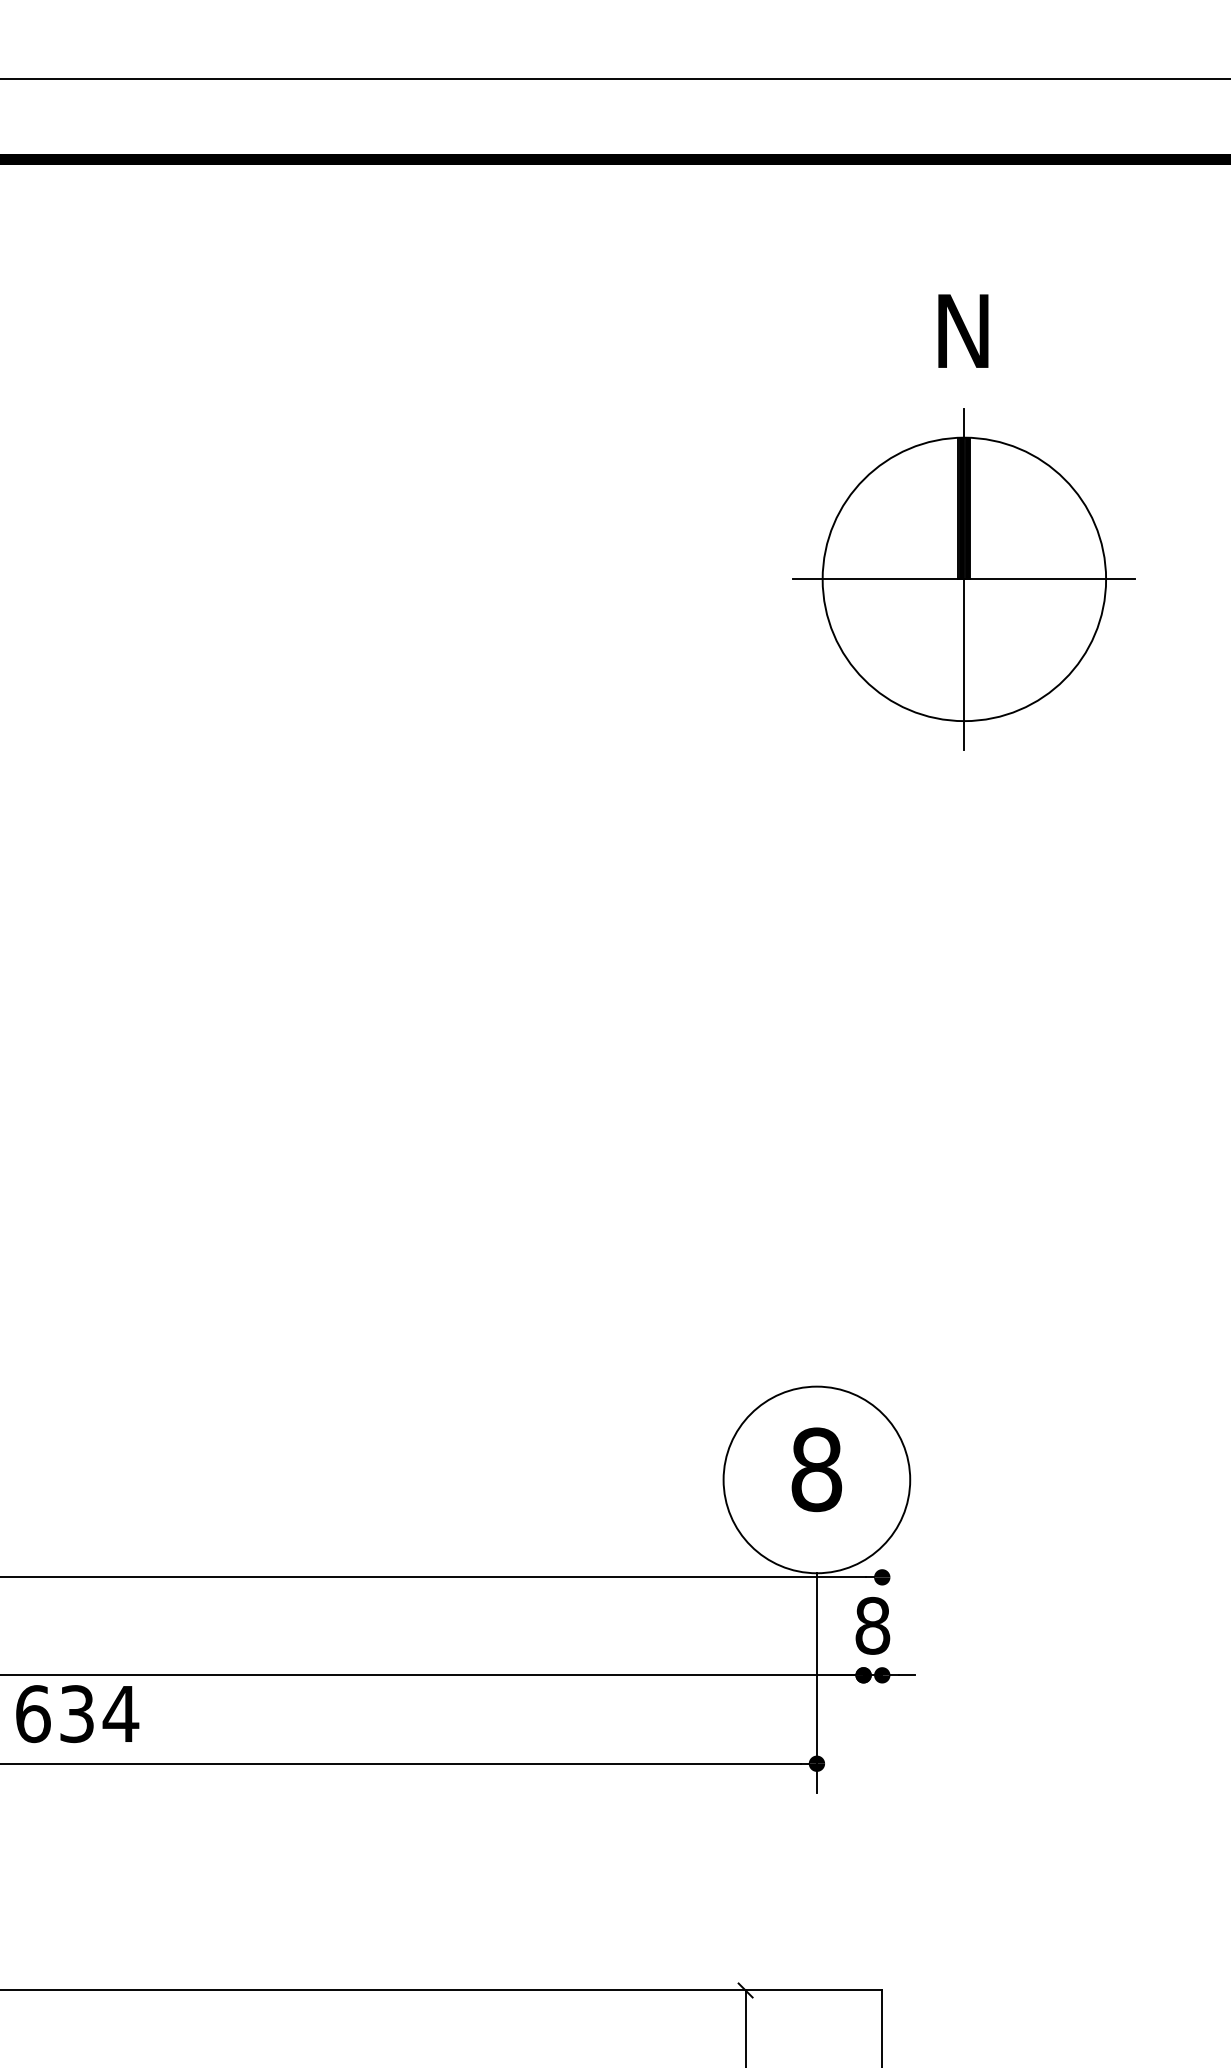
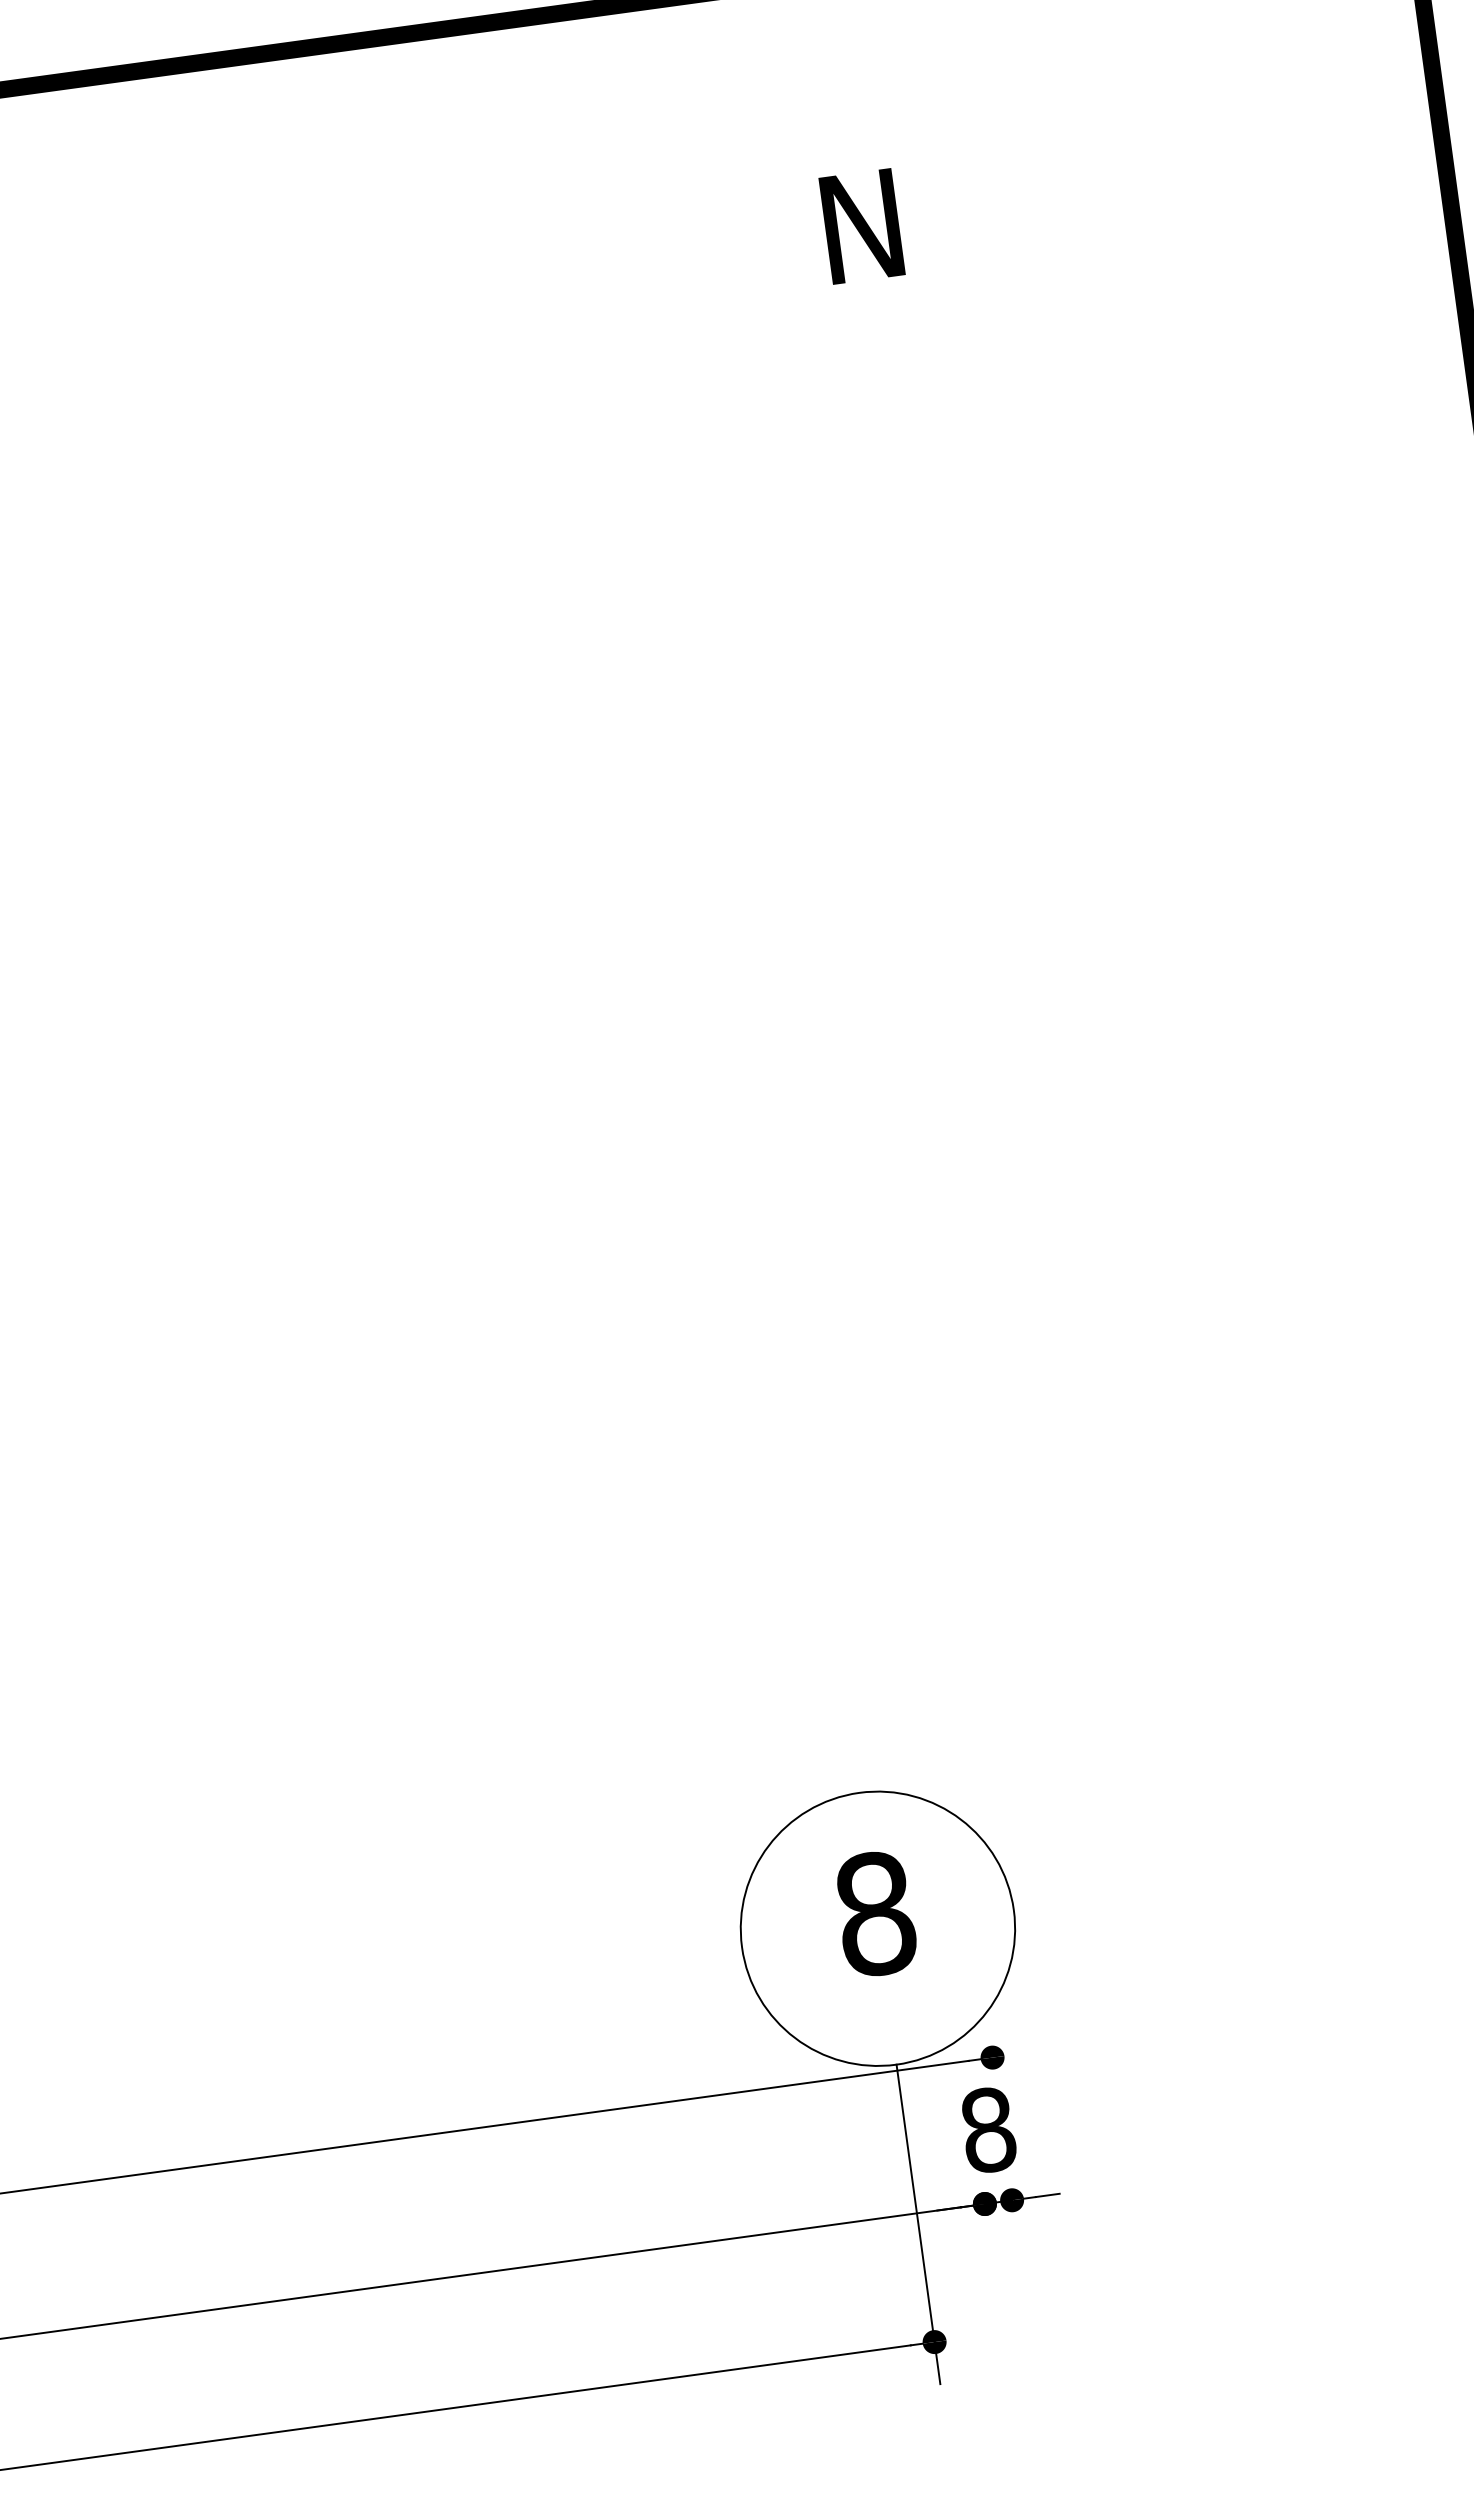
part: (963, 579) -> (911, 588), removed

